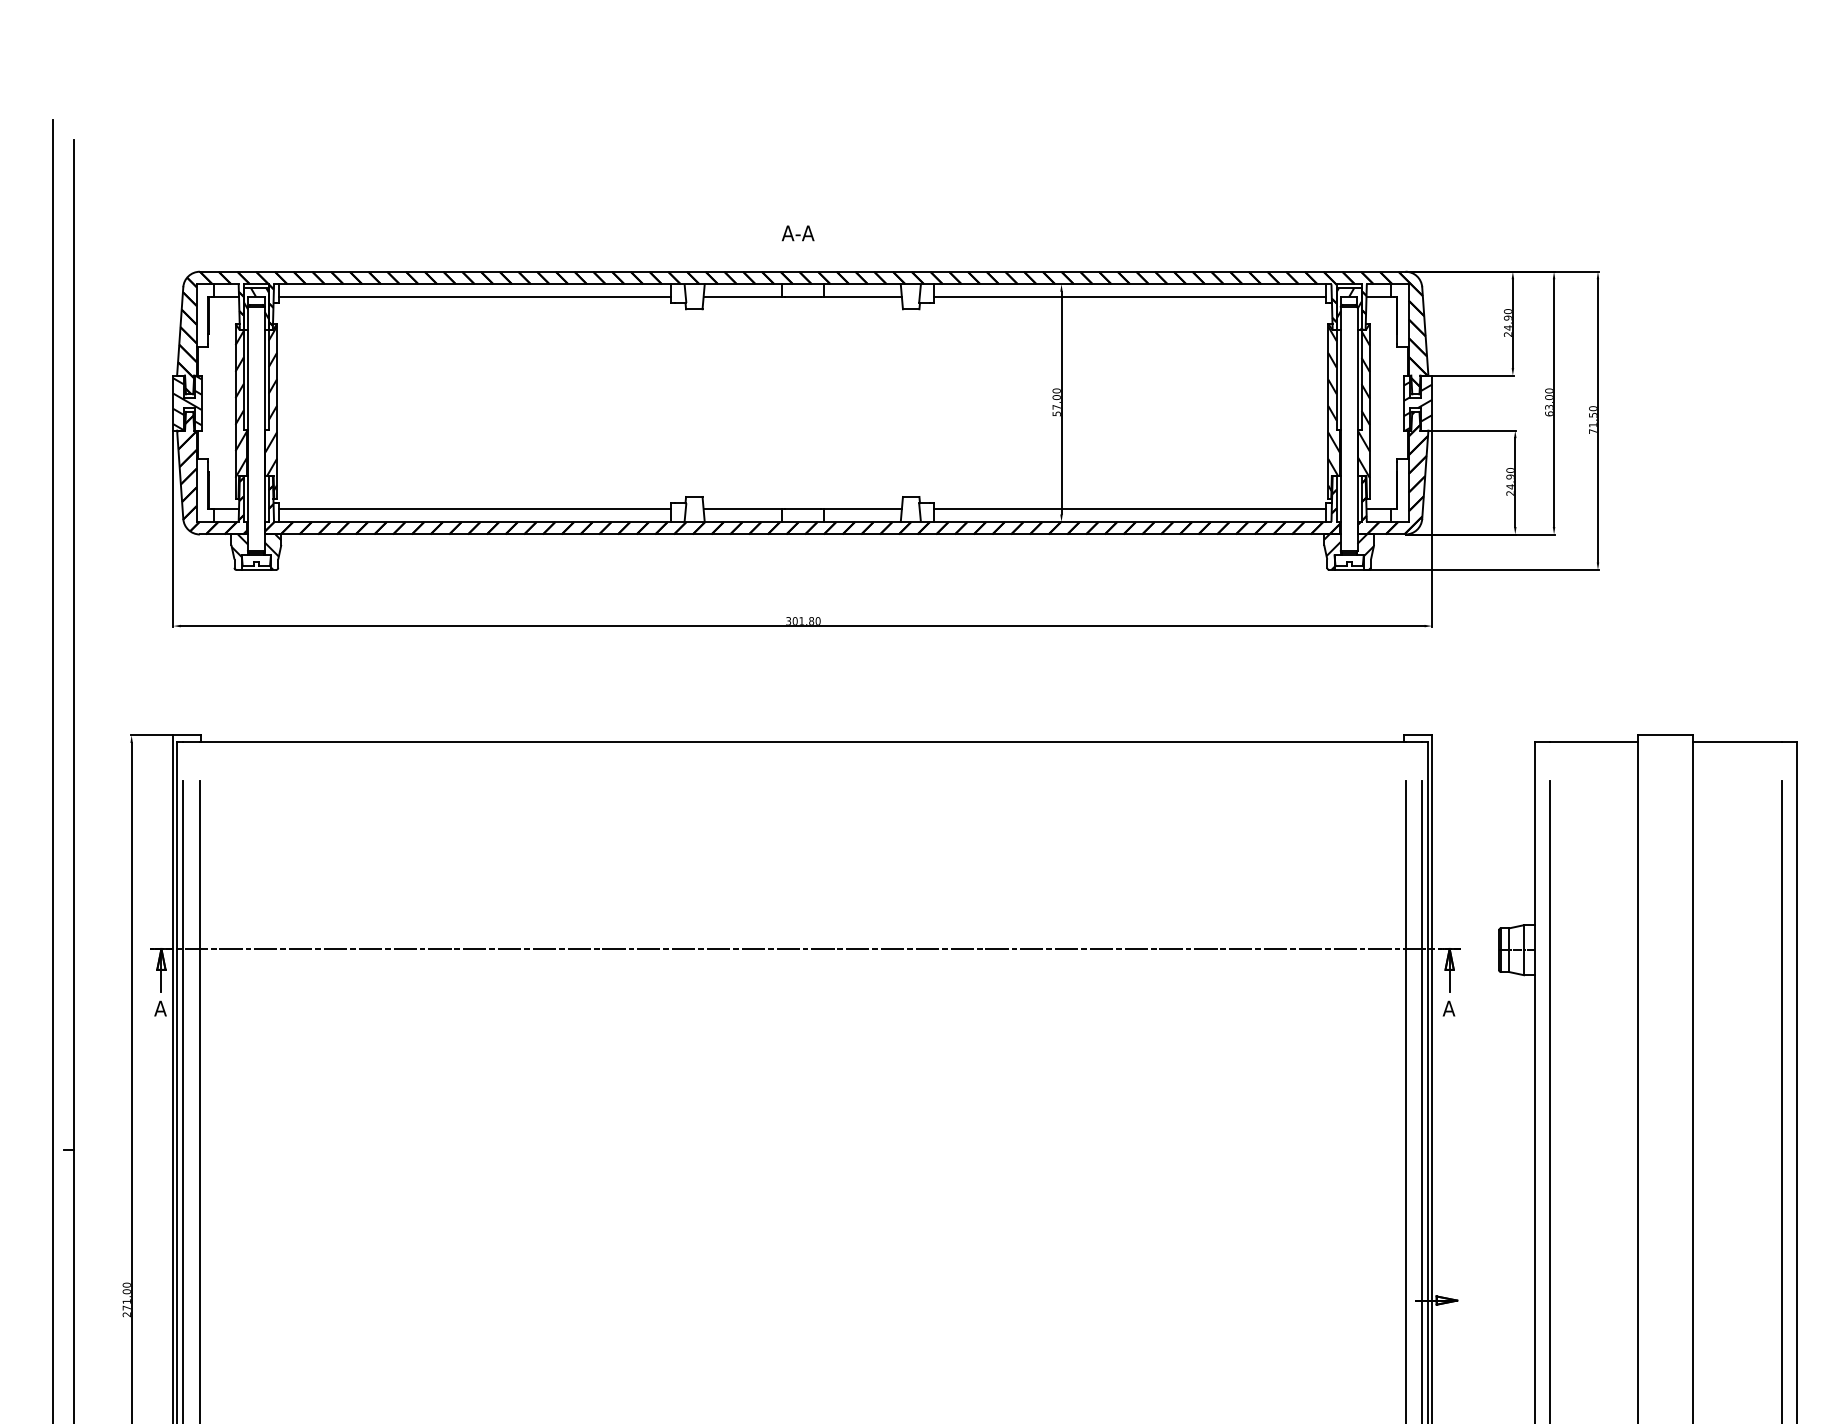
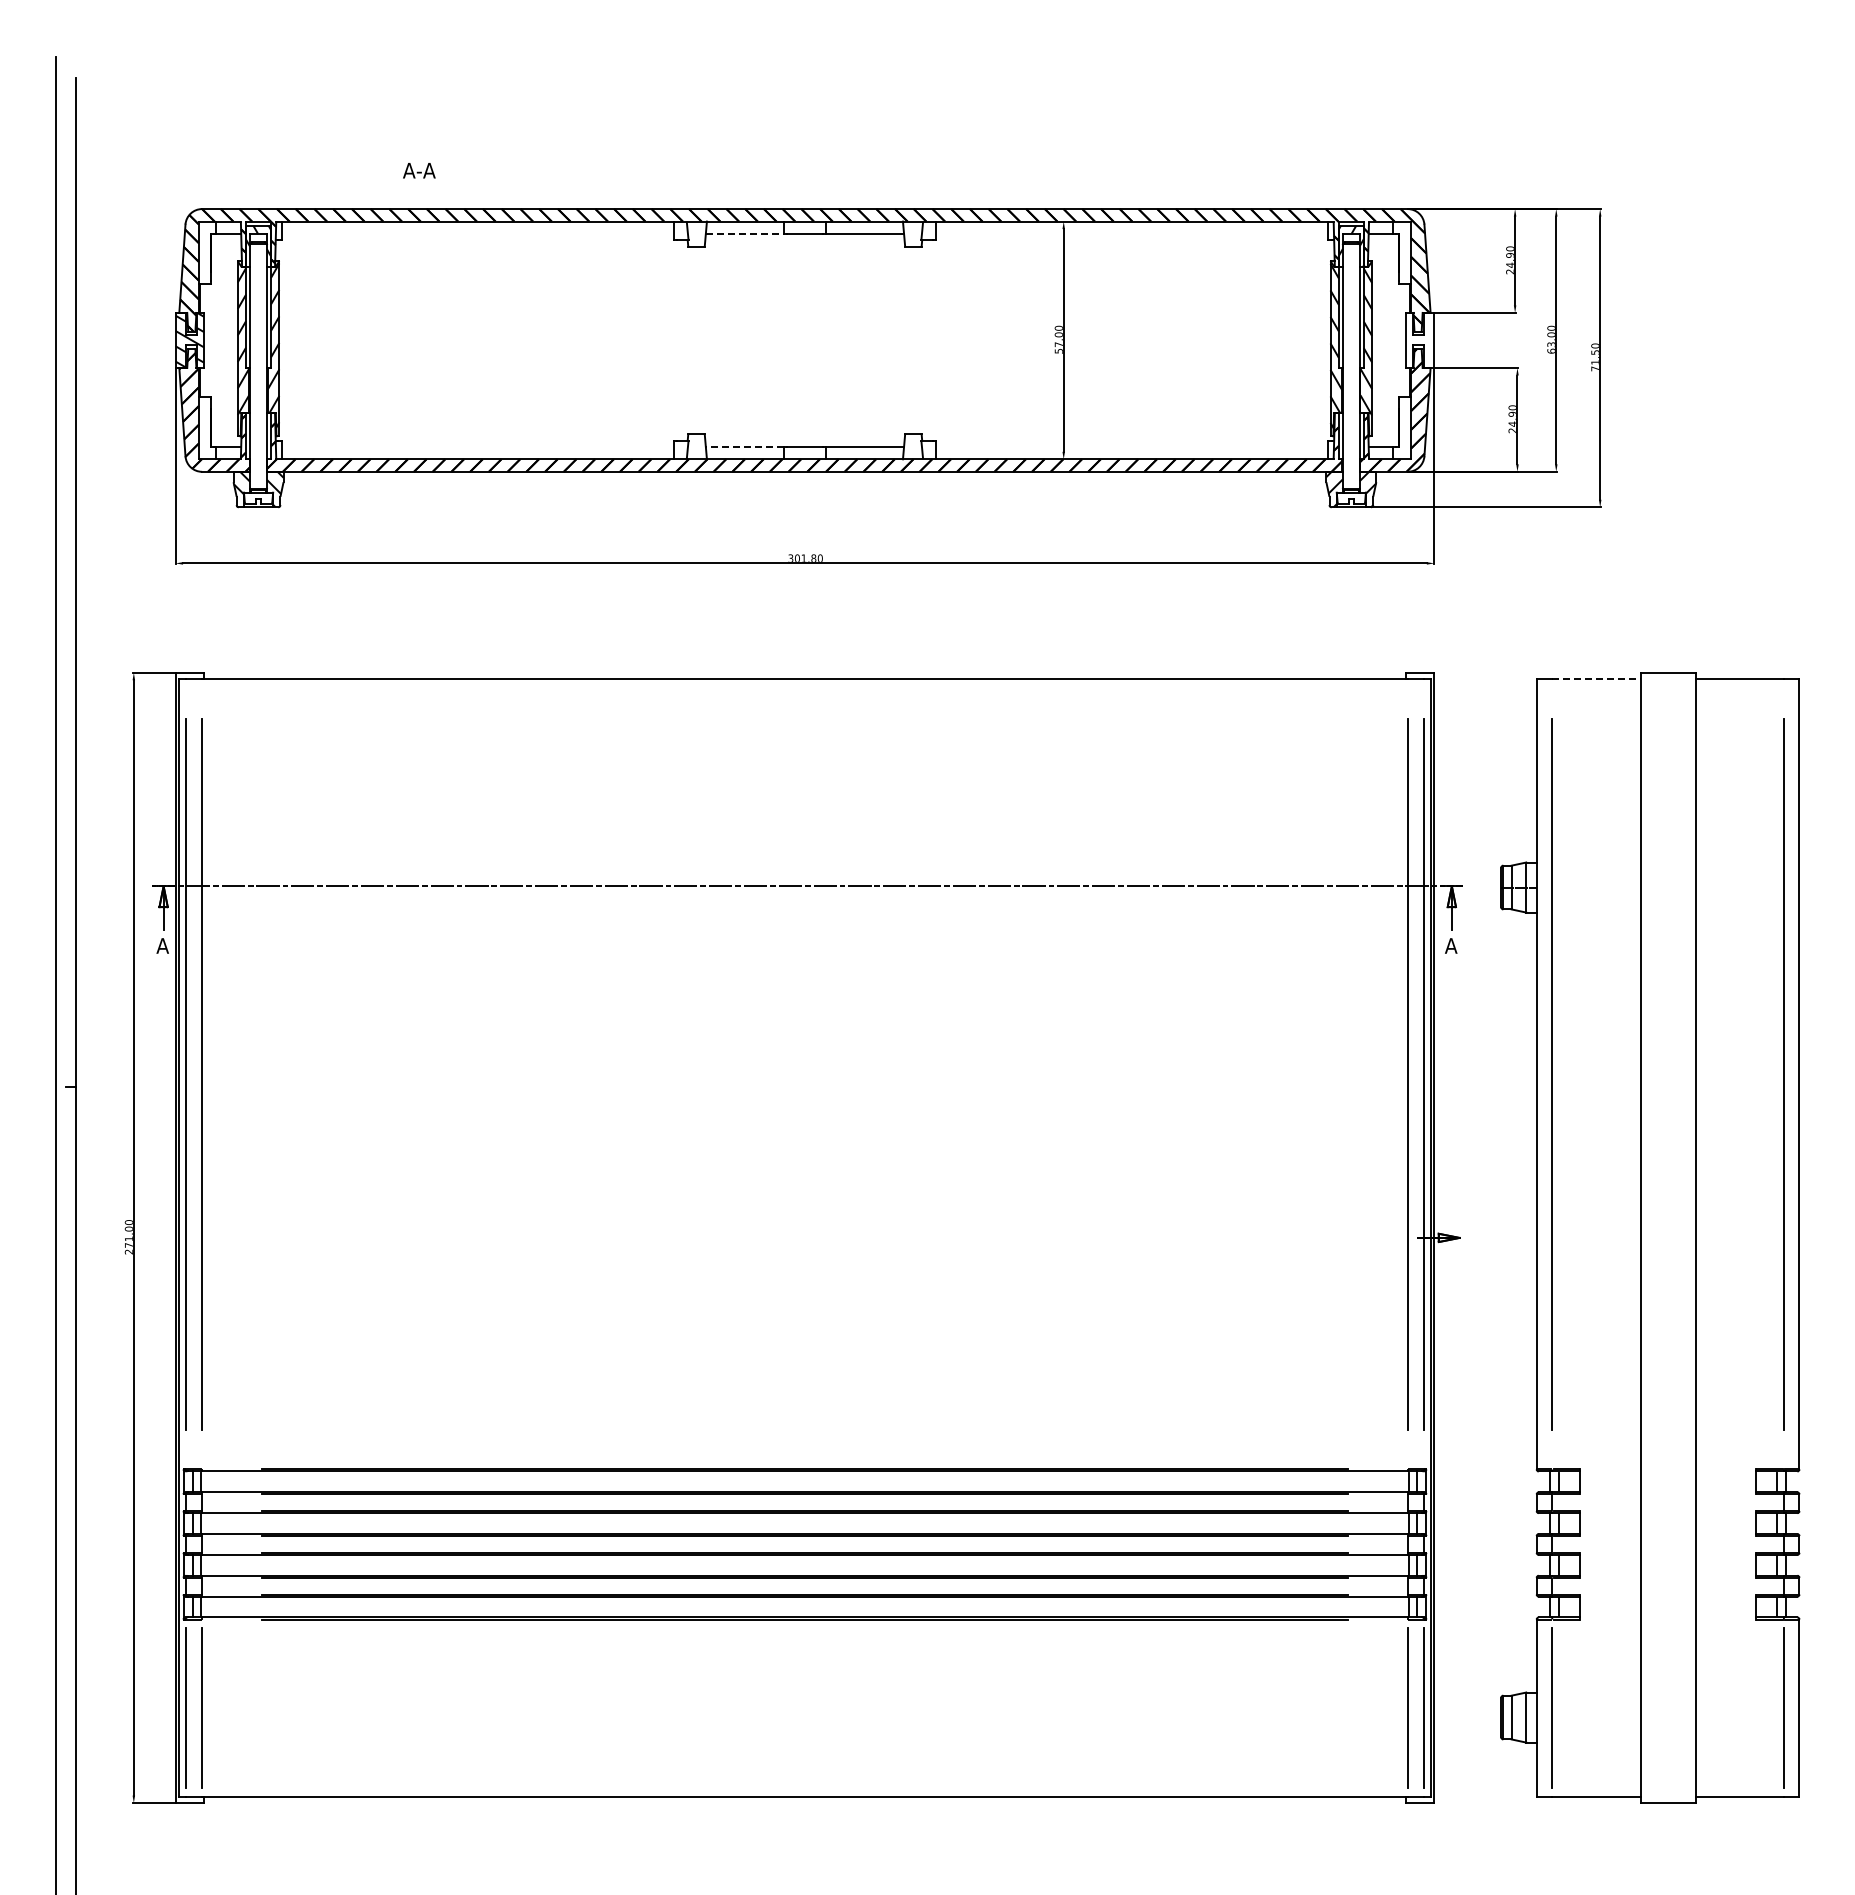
text: (798, 233) -> (419, 170), moved
line: (475, 297) -> (477, 234), removed
line: (743, 297) -> (745, 234), solid -> dashed
line: (1130, 297) -> (1132, 234), removed
hatch: (1417, 406) -> (1419, 343), removed
line: (475, 509) -> (477, 446), removed
line: (742, 509) -> (744, 446), solid -> dashed
line: (1130, 509) -> (1132, 446), removed
line: (1594, 742) -> (1596, 679), solid -> dashed

